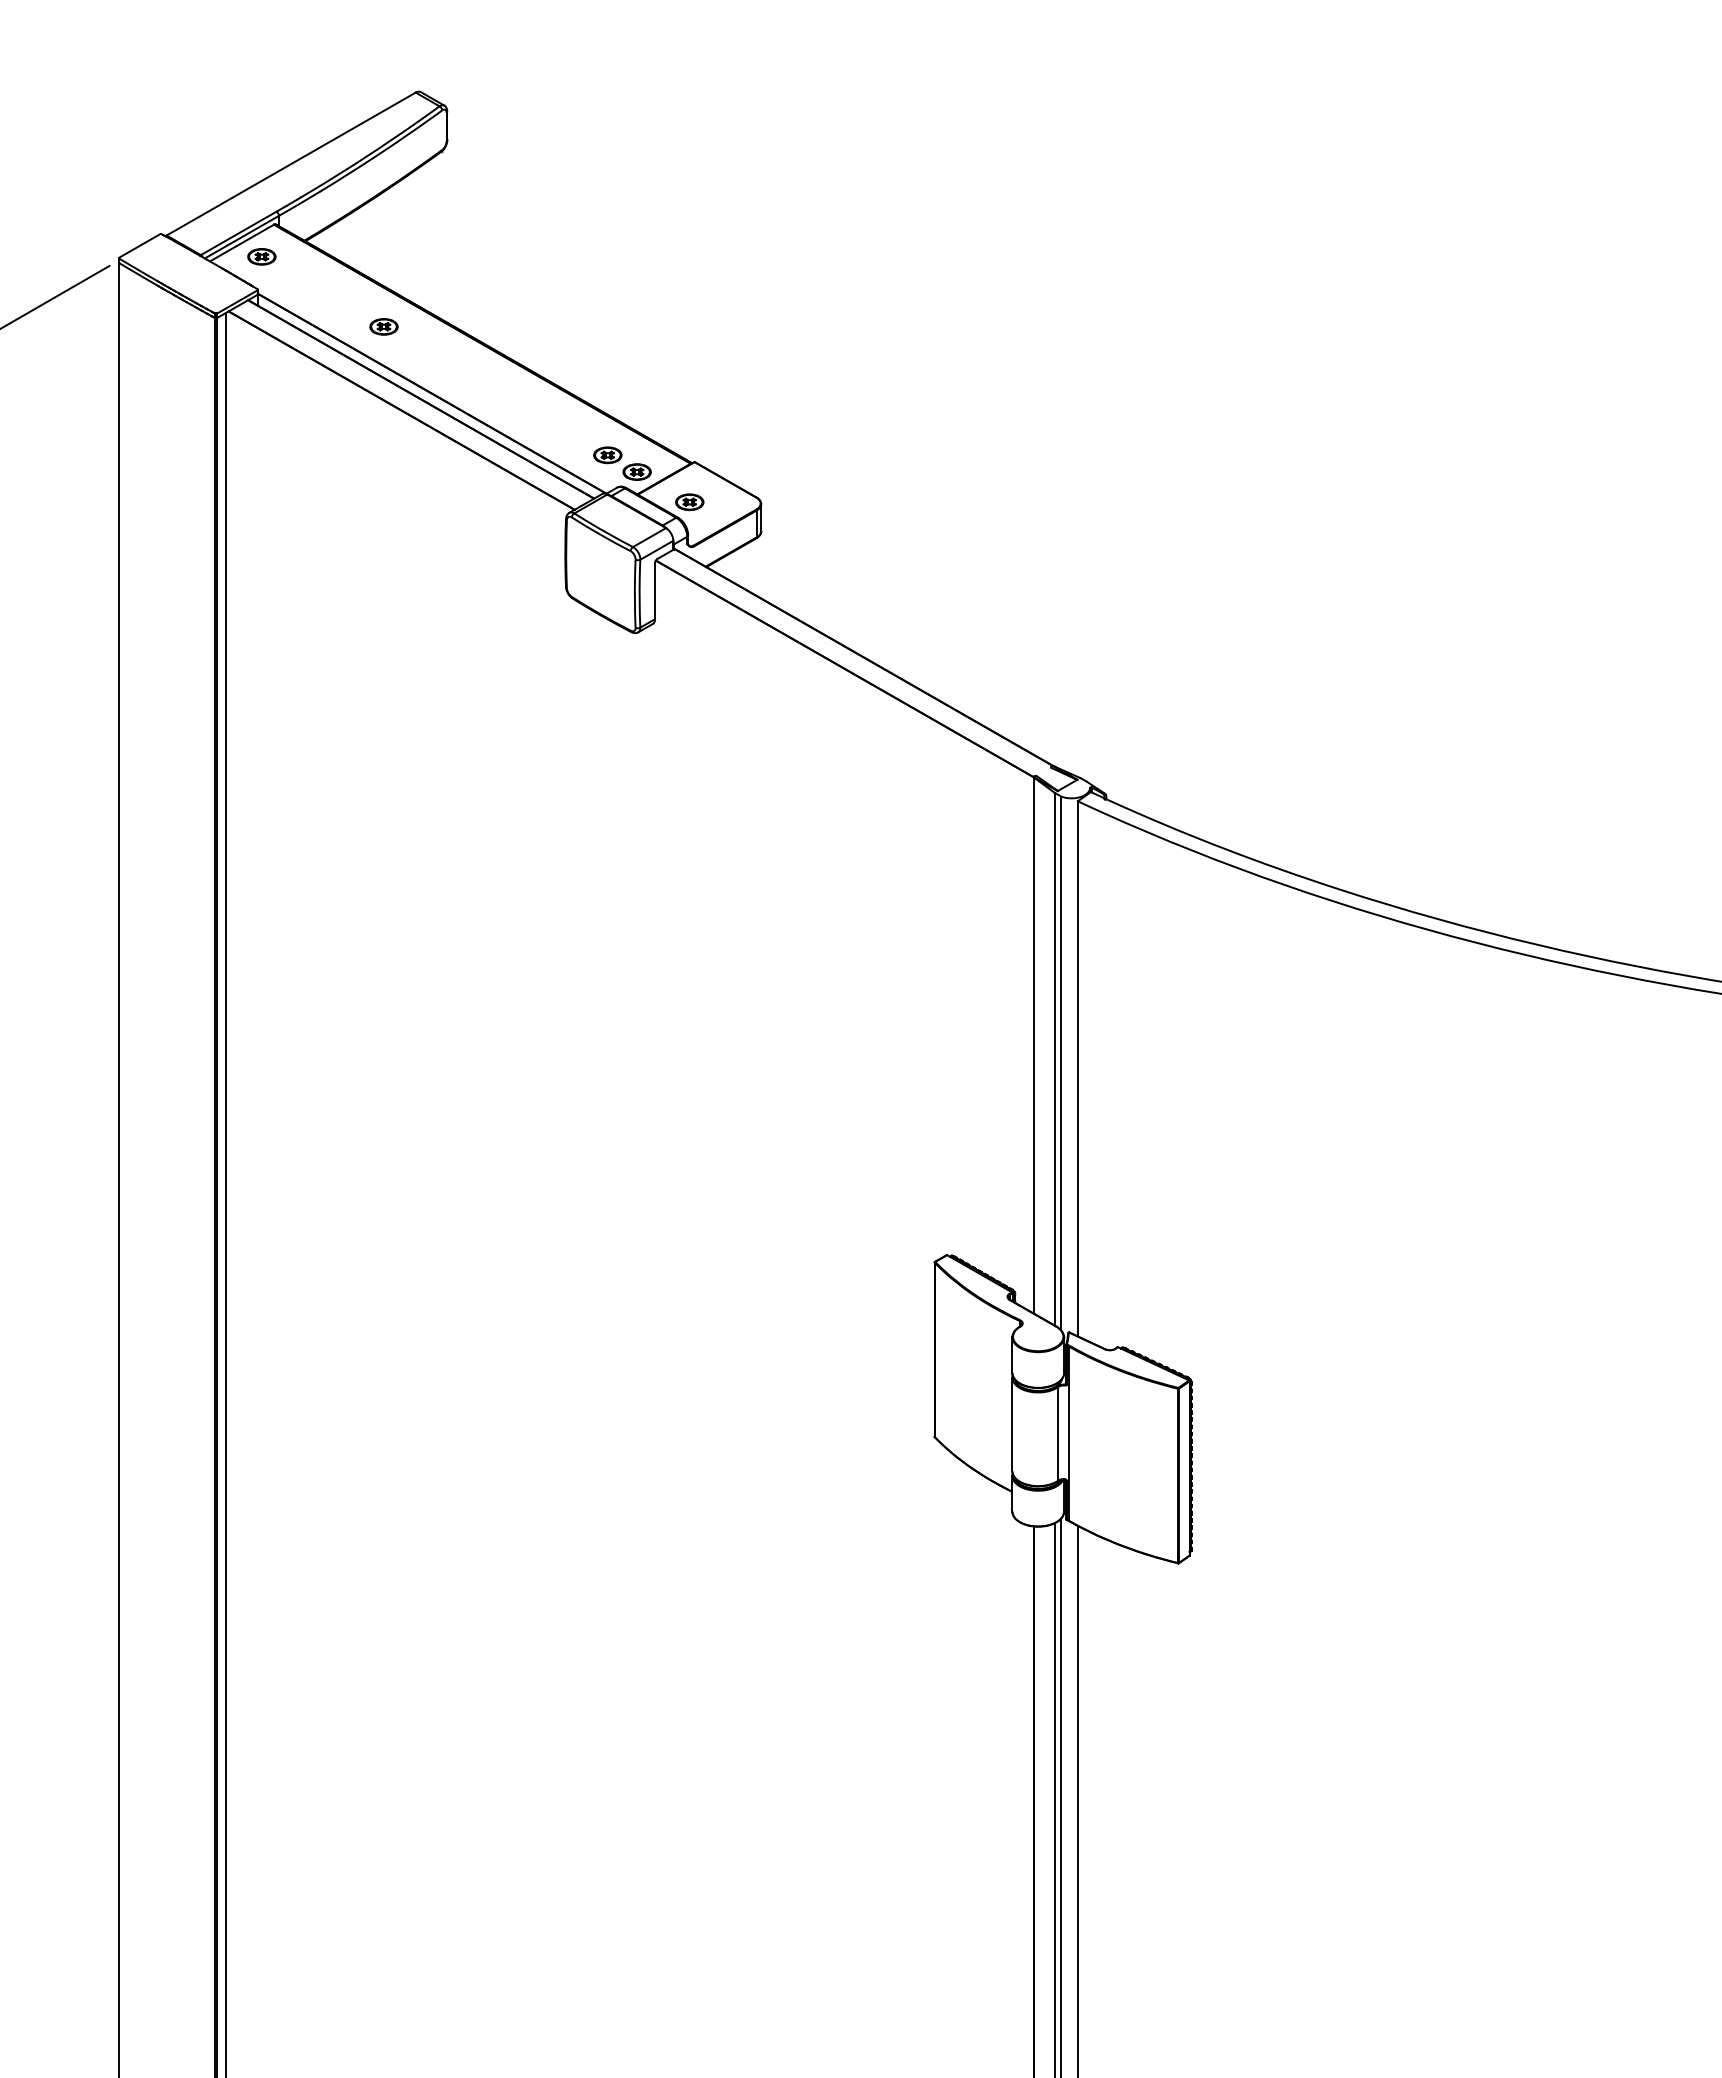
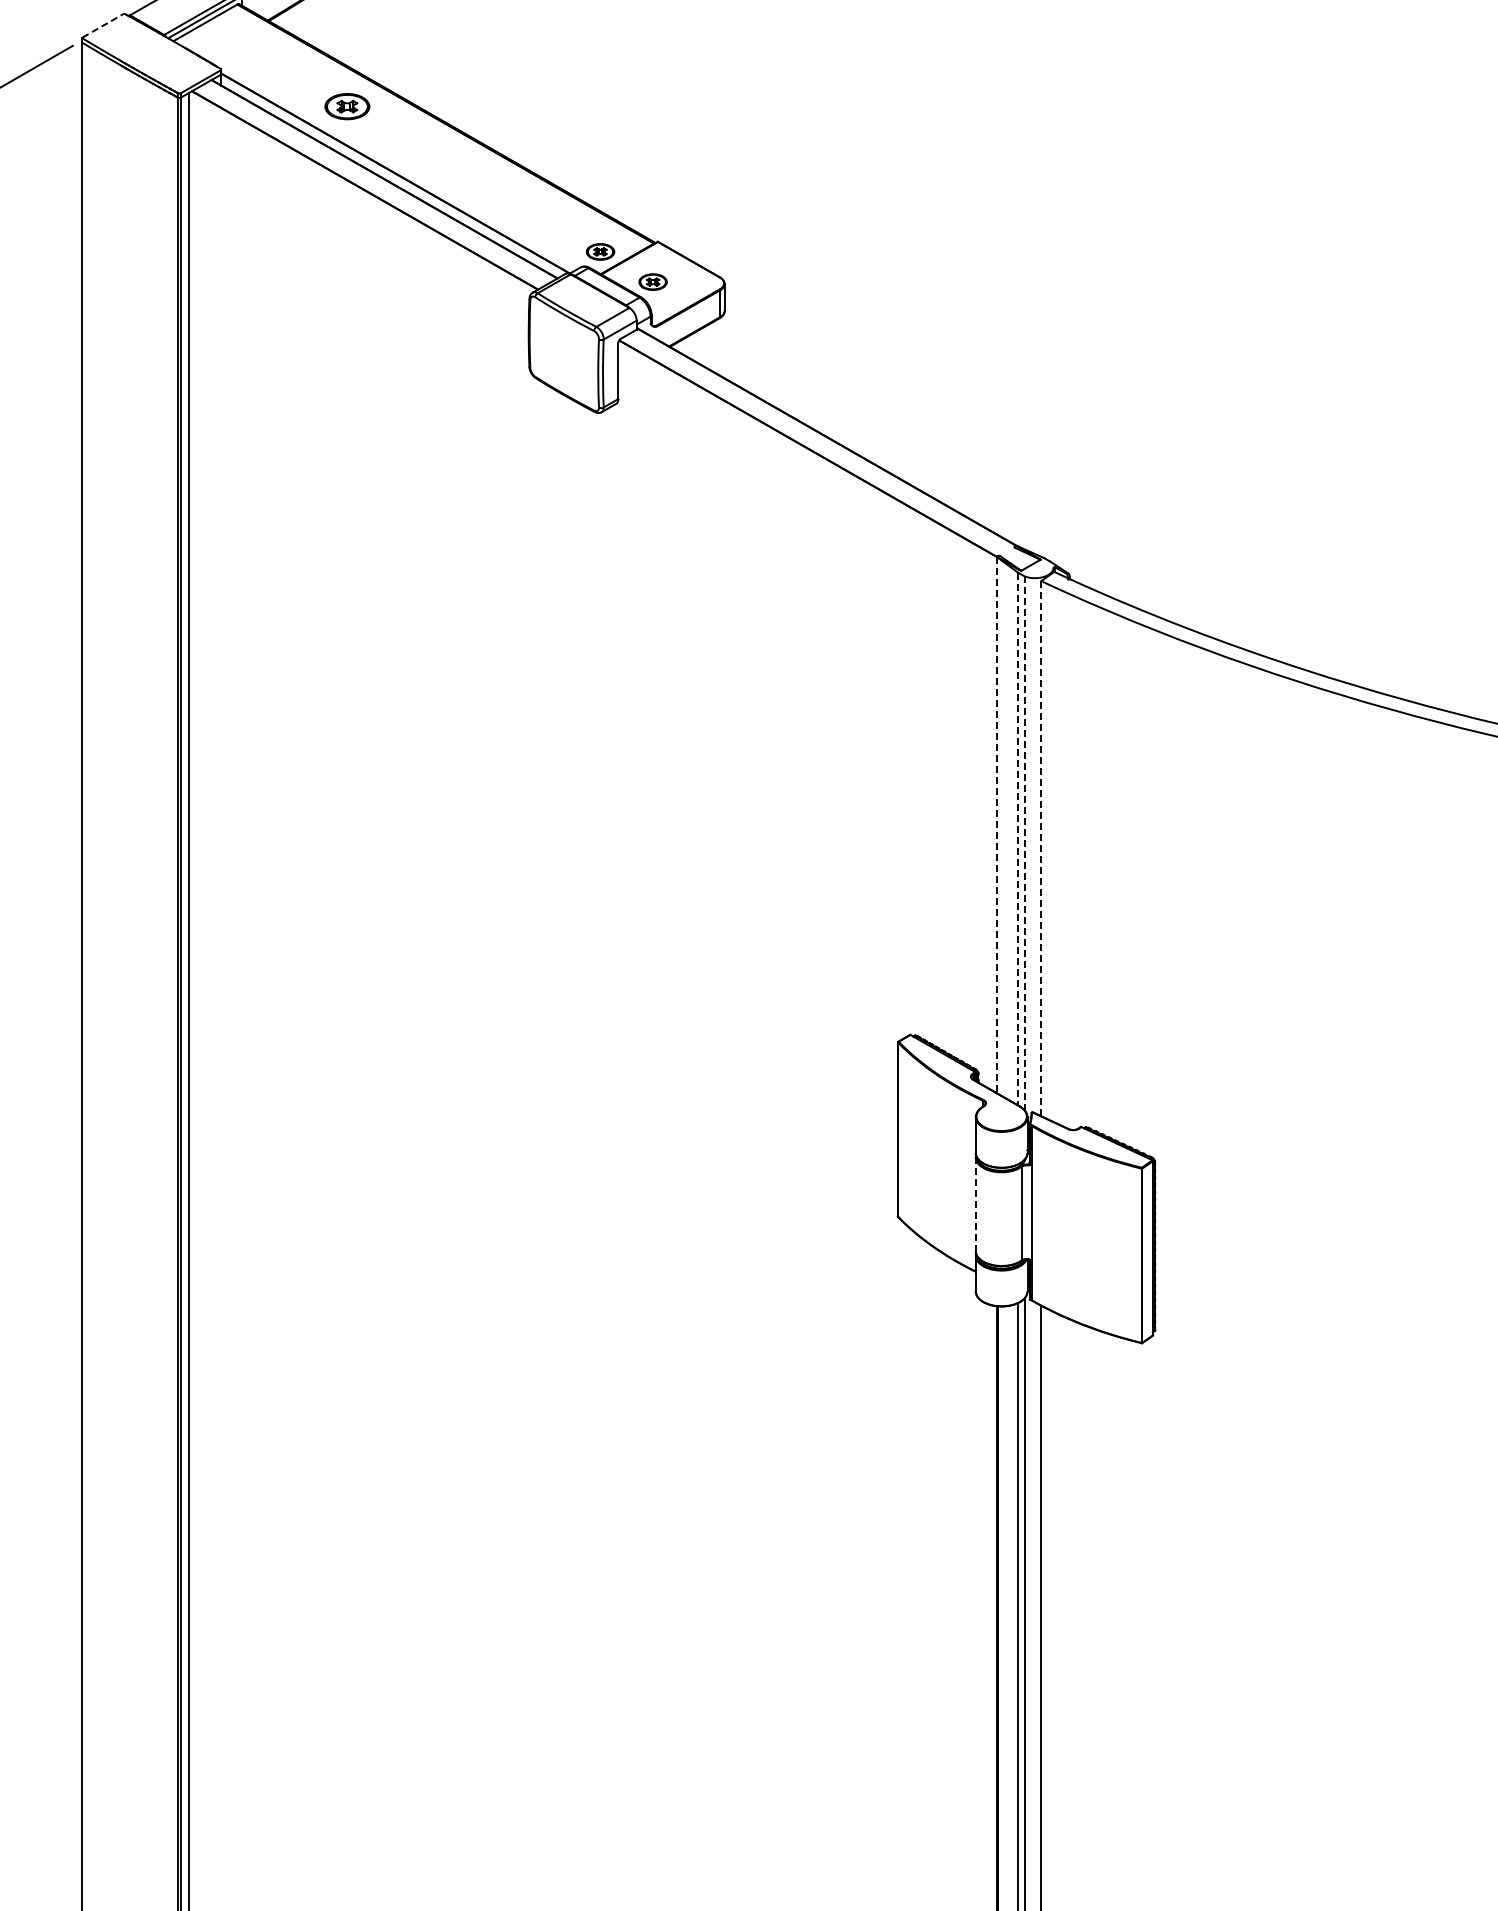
line: (139, 245) -> (102, 25), solid -> dashed
part: (261, 256) -> (224, 36), removed
part: (383, 326) -> (346, 106), size x1.6
part: (607, 455) -> (570, 235), removed
line: (1033, 1045) -> (996, 825), solid -> dashed
line: (1054, 1059) -> (1017, 839), solid -> dashed
line: (1061, 1063) -> (1024, 843), solid -> dashed
line: (1077, 1068) -> (1040, 848), solid -> dashed
line: (1012, 1424) -> (975, 1204), solid -> dashed

